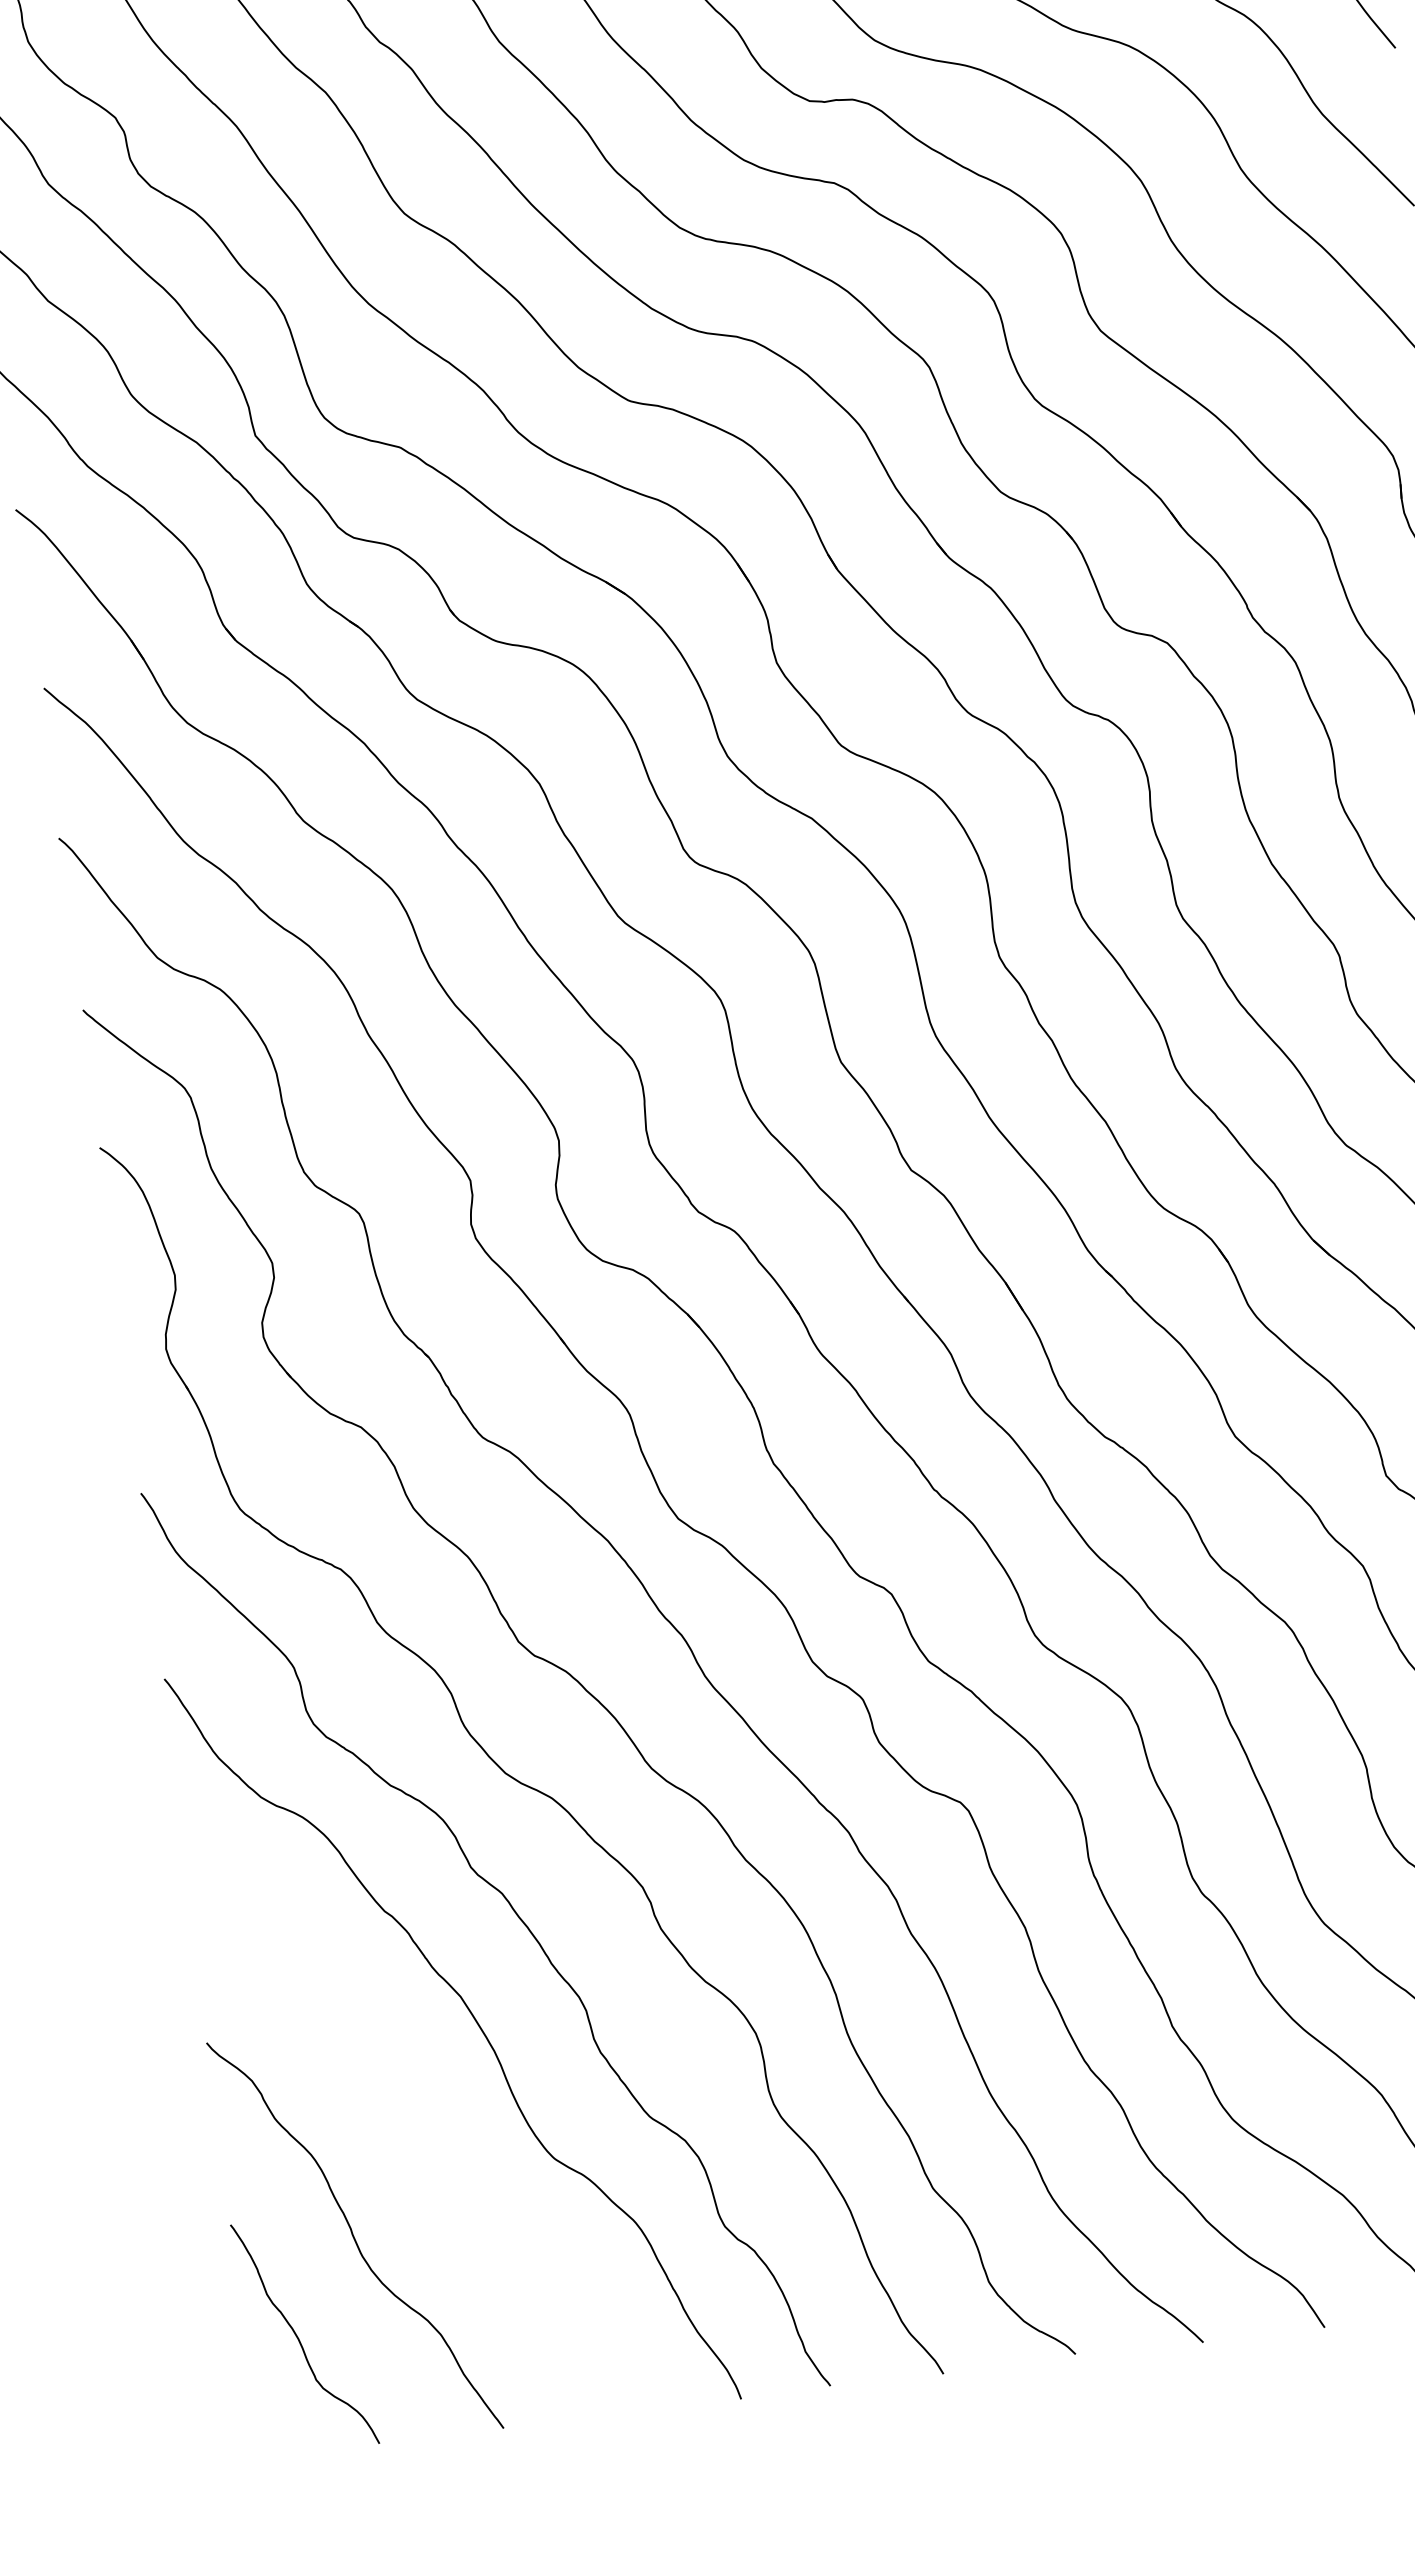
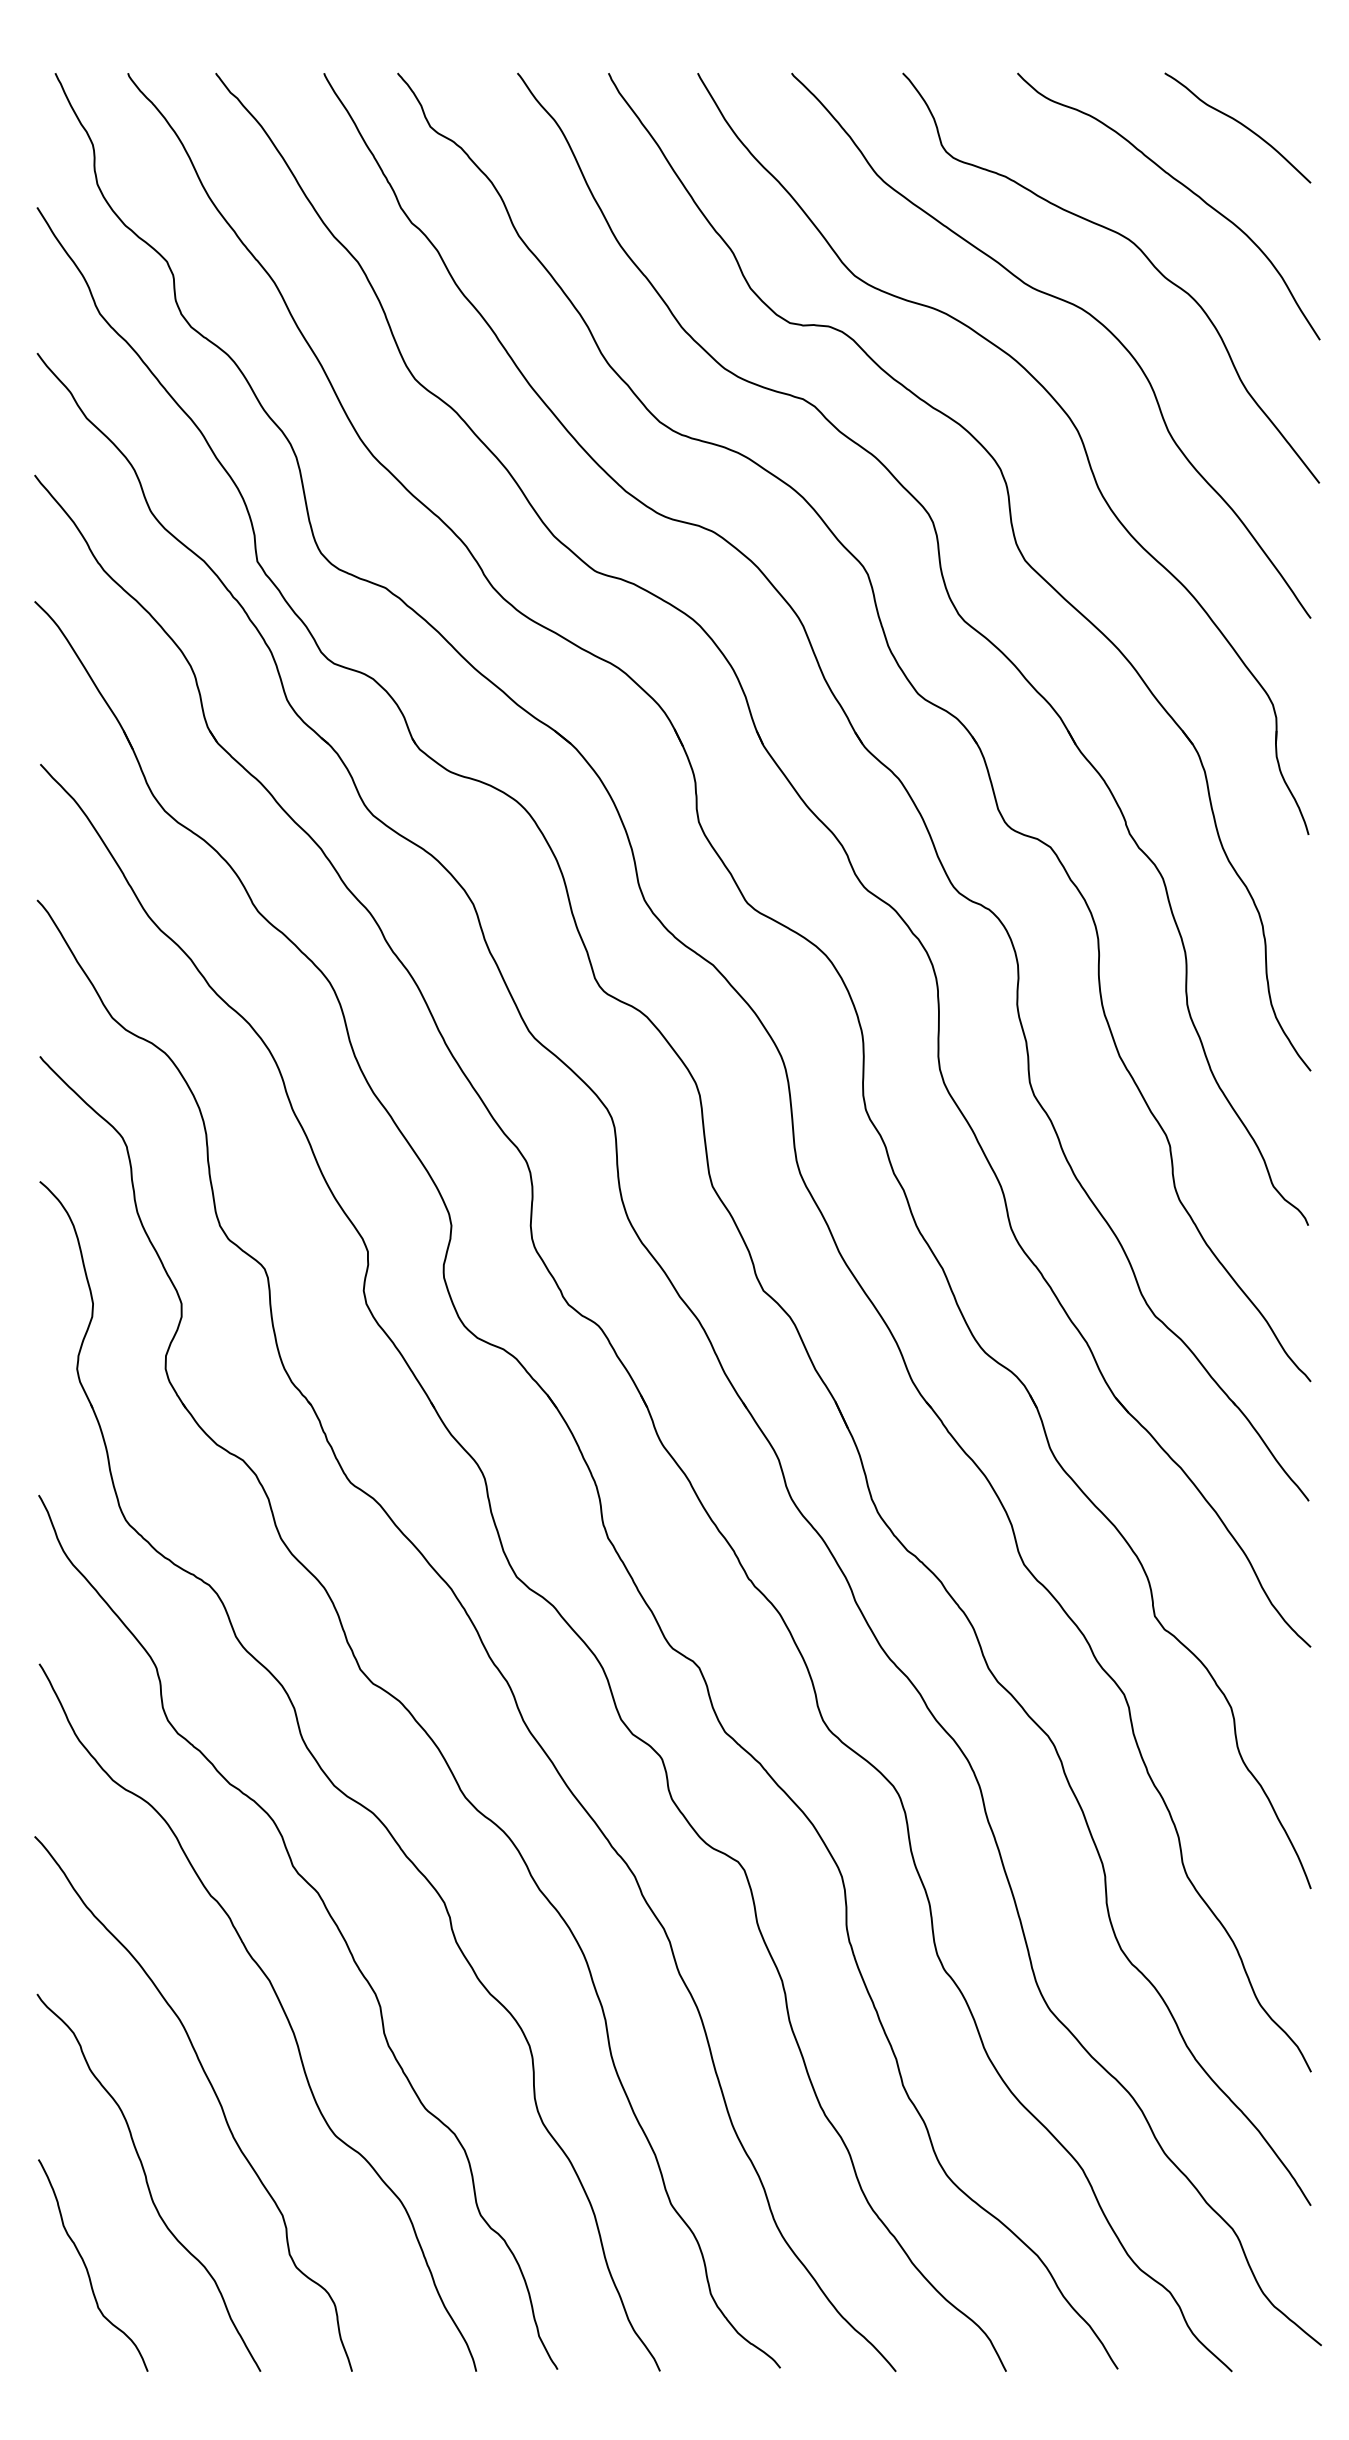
curve: (415, 2129) -> (214, 2094), added

